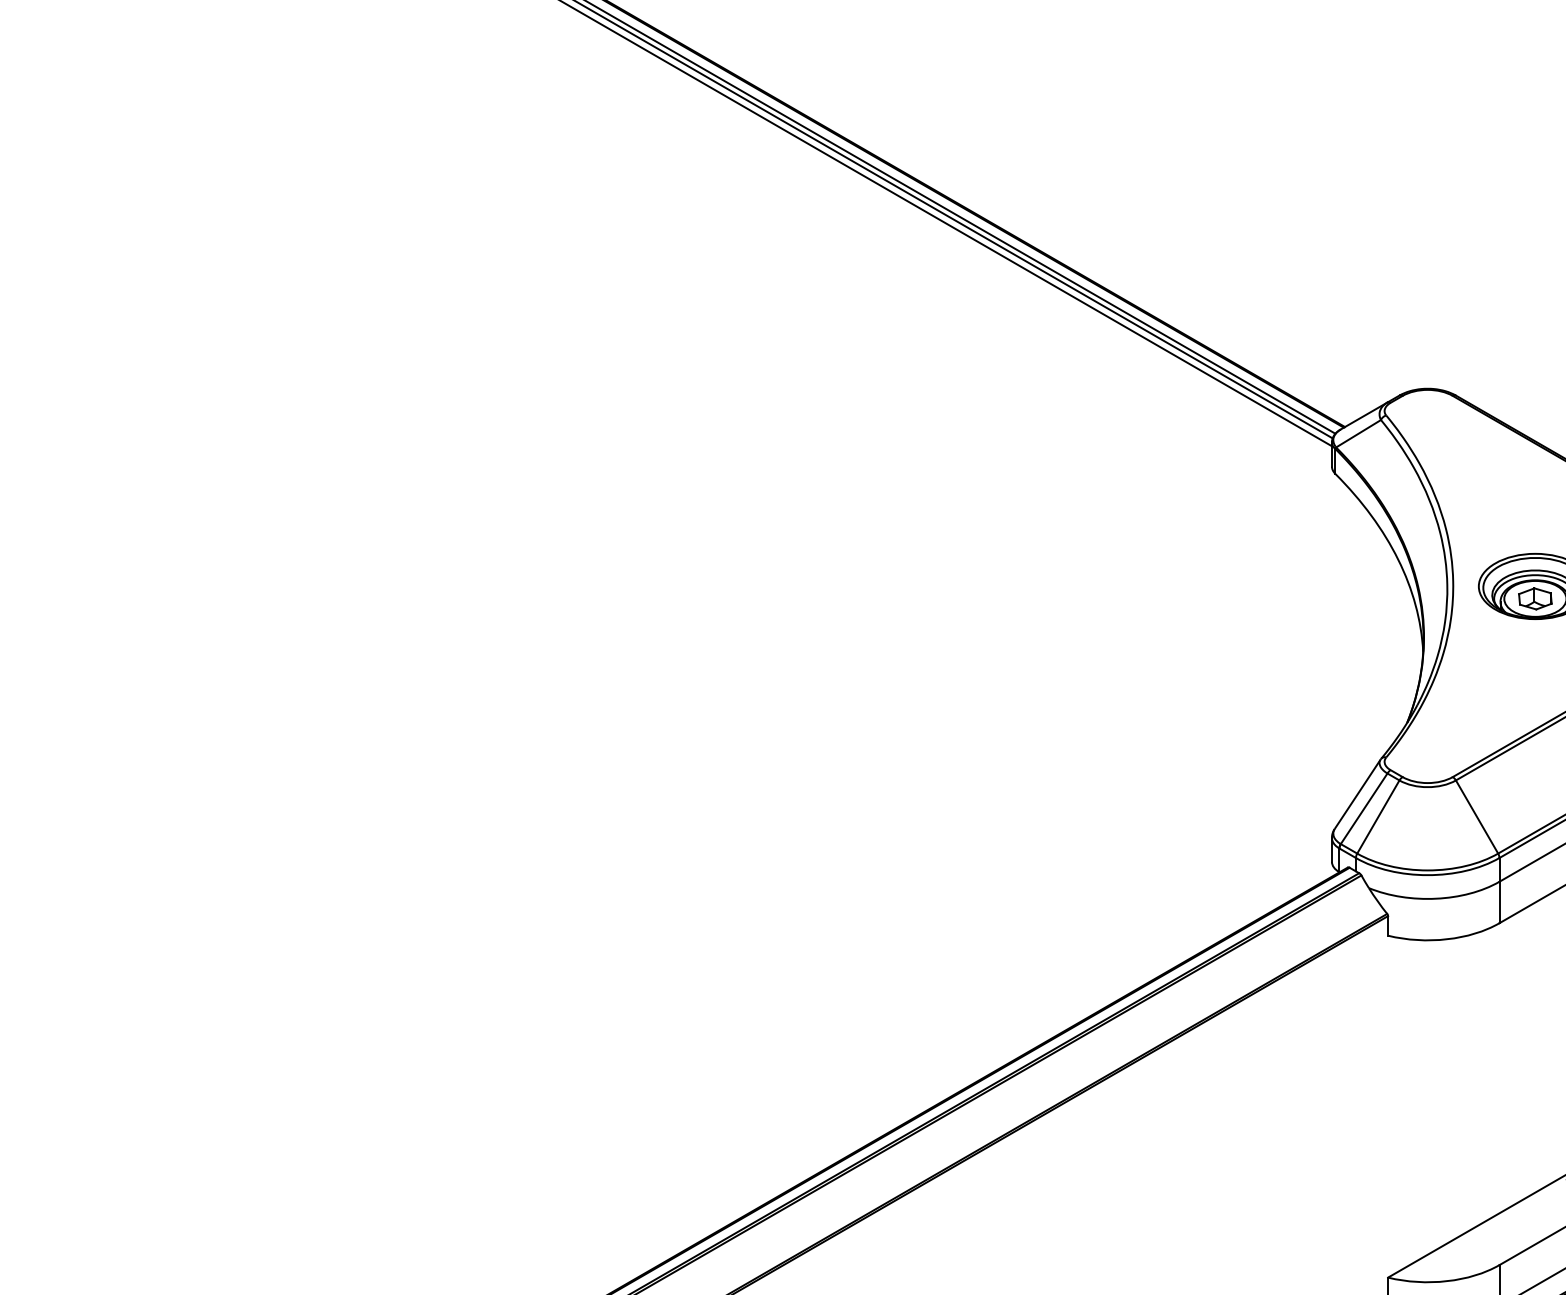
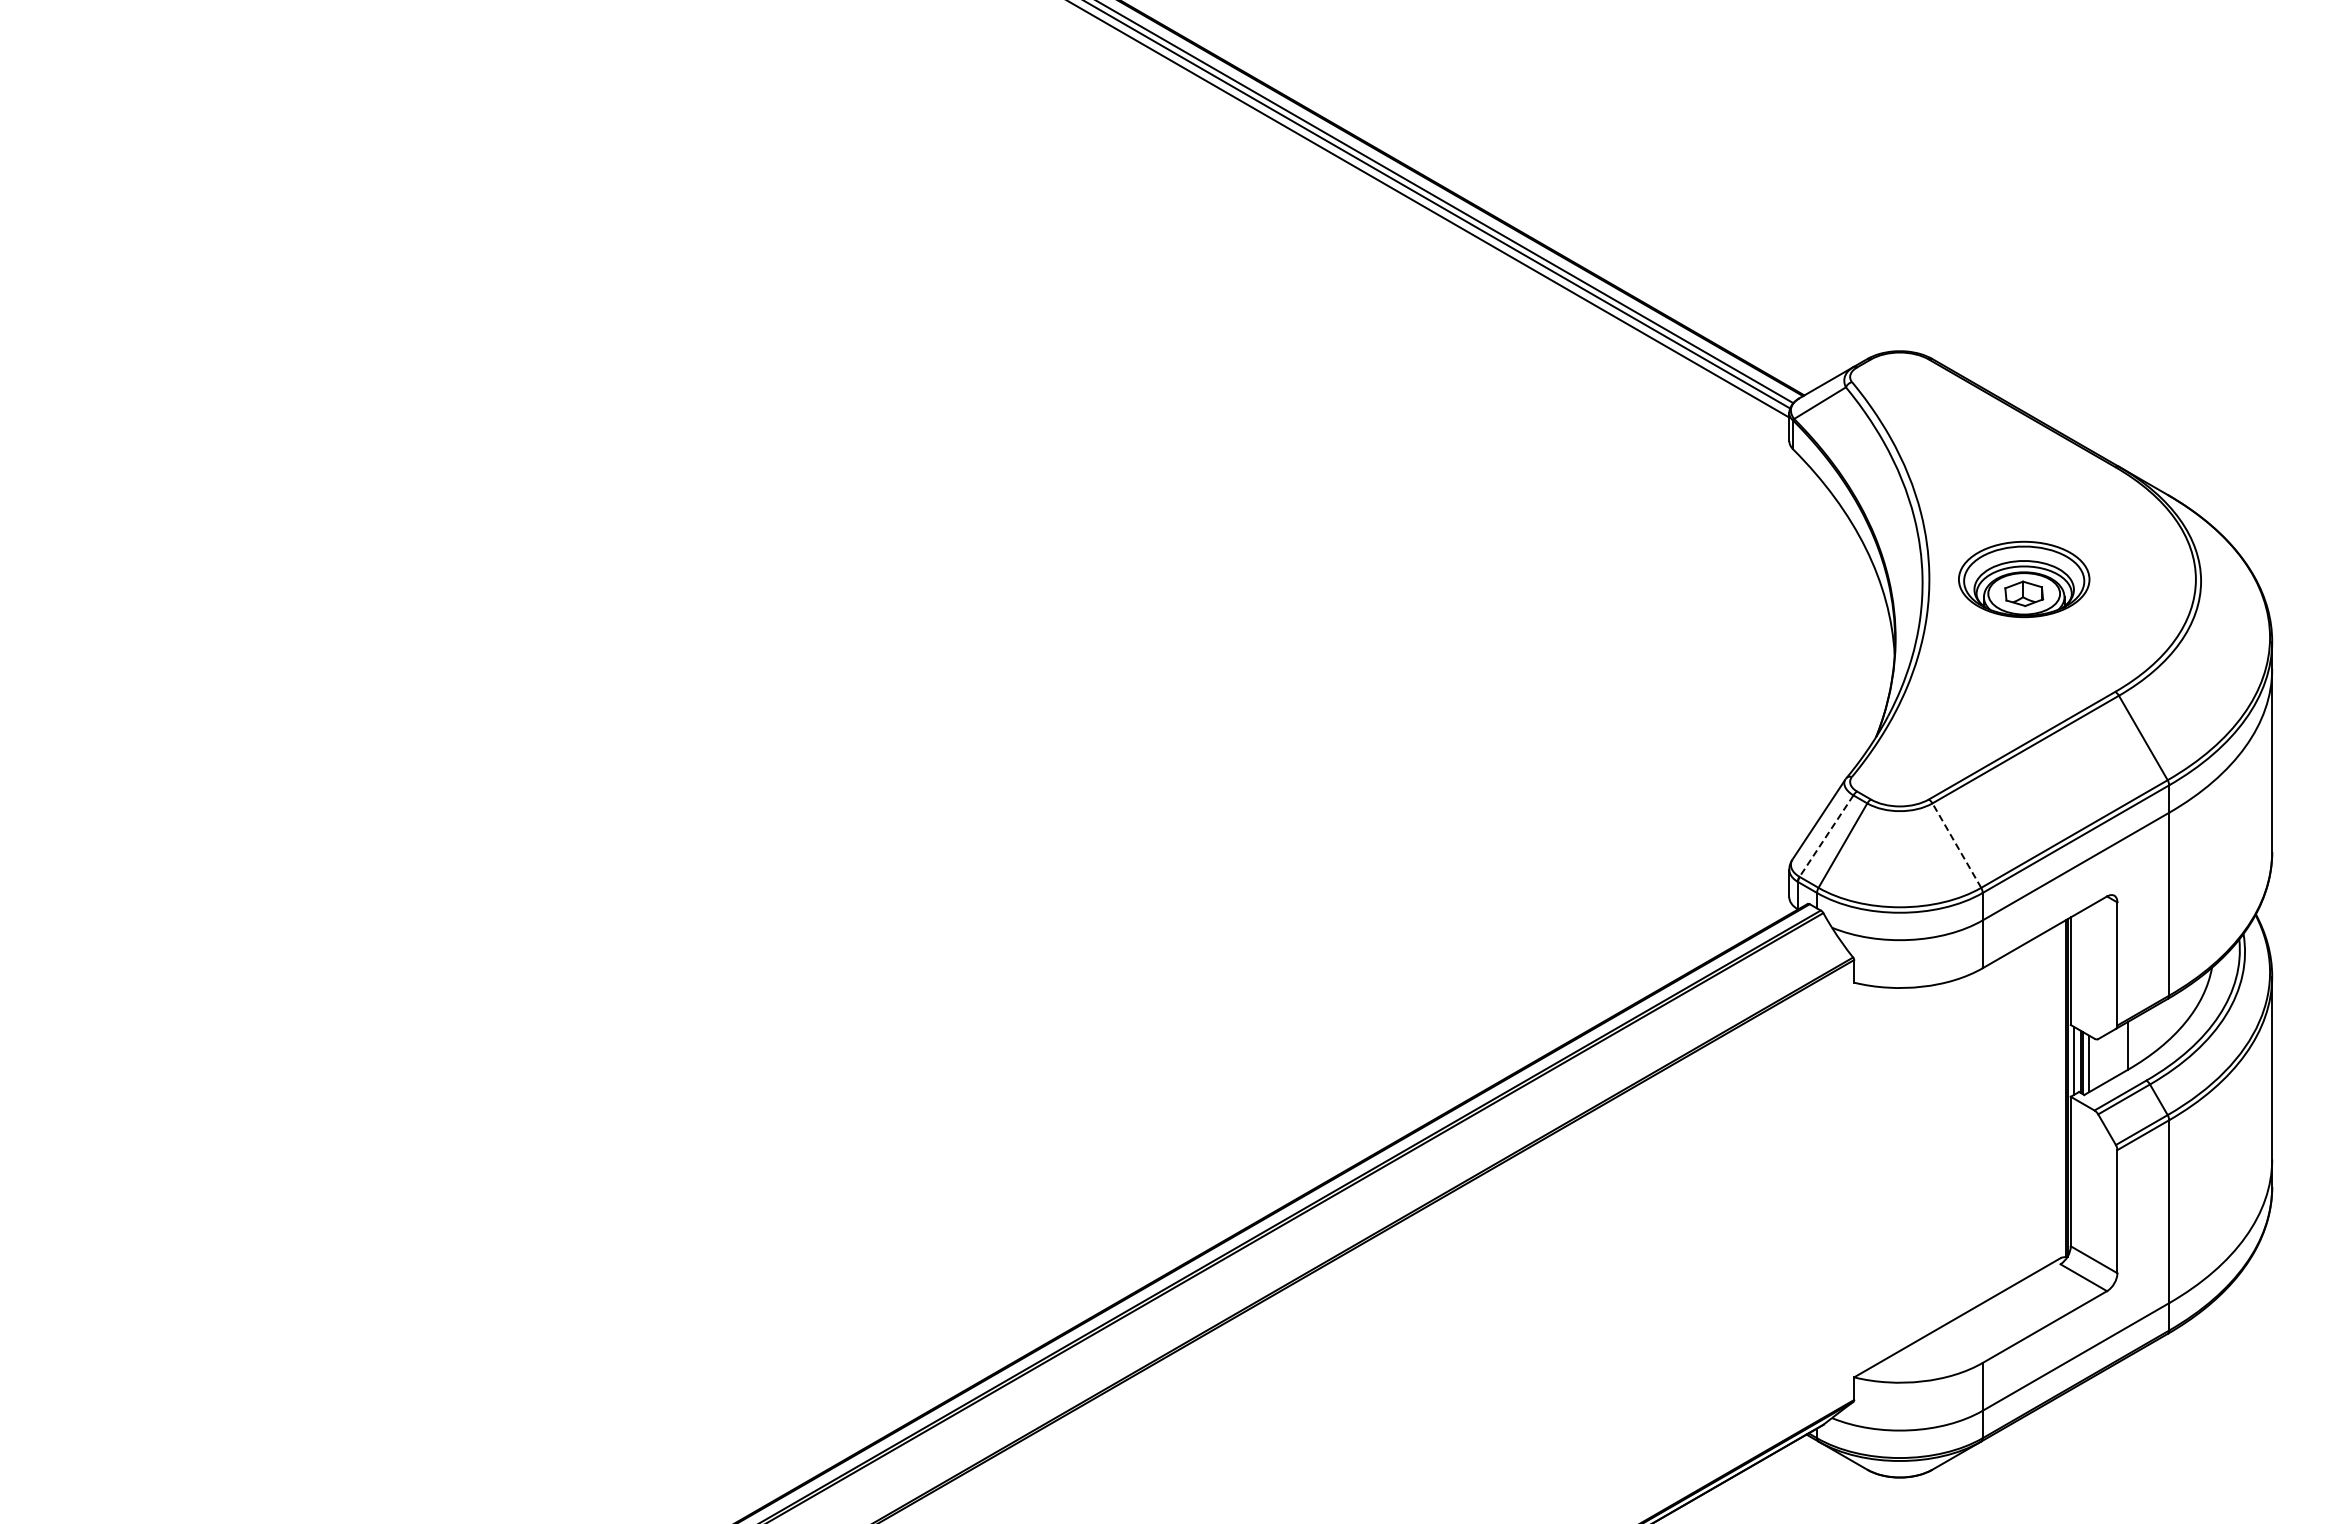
line: (1364, 809) -> (1826, 836), solid -> dashed
line: (1476, 816) -> (1956, 845), solid -> dashed

